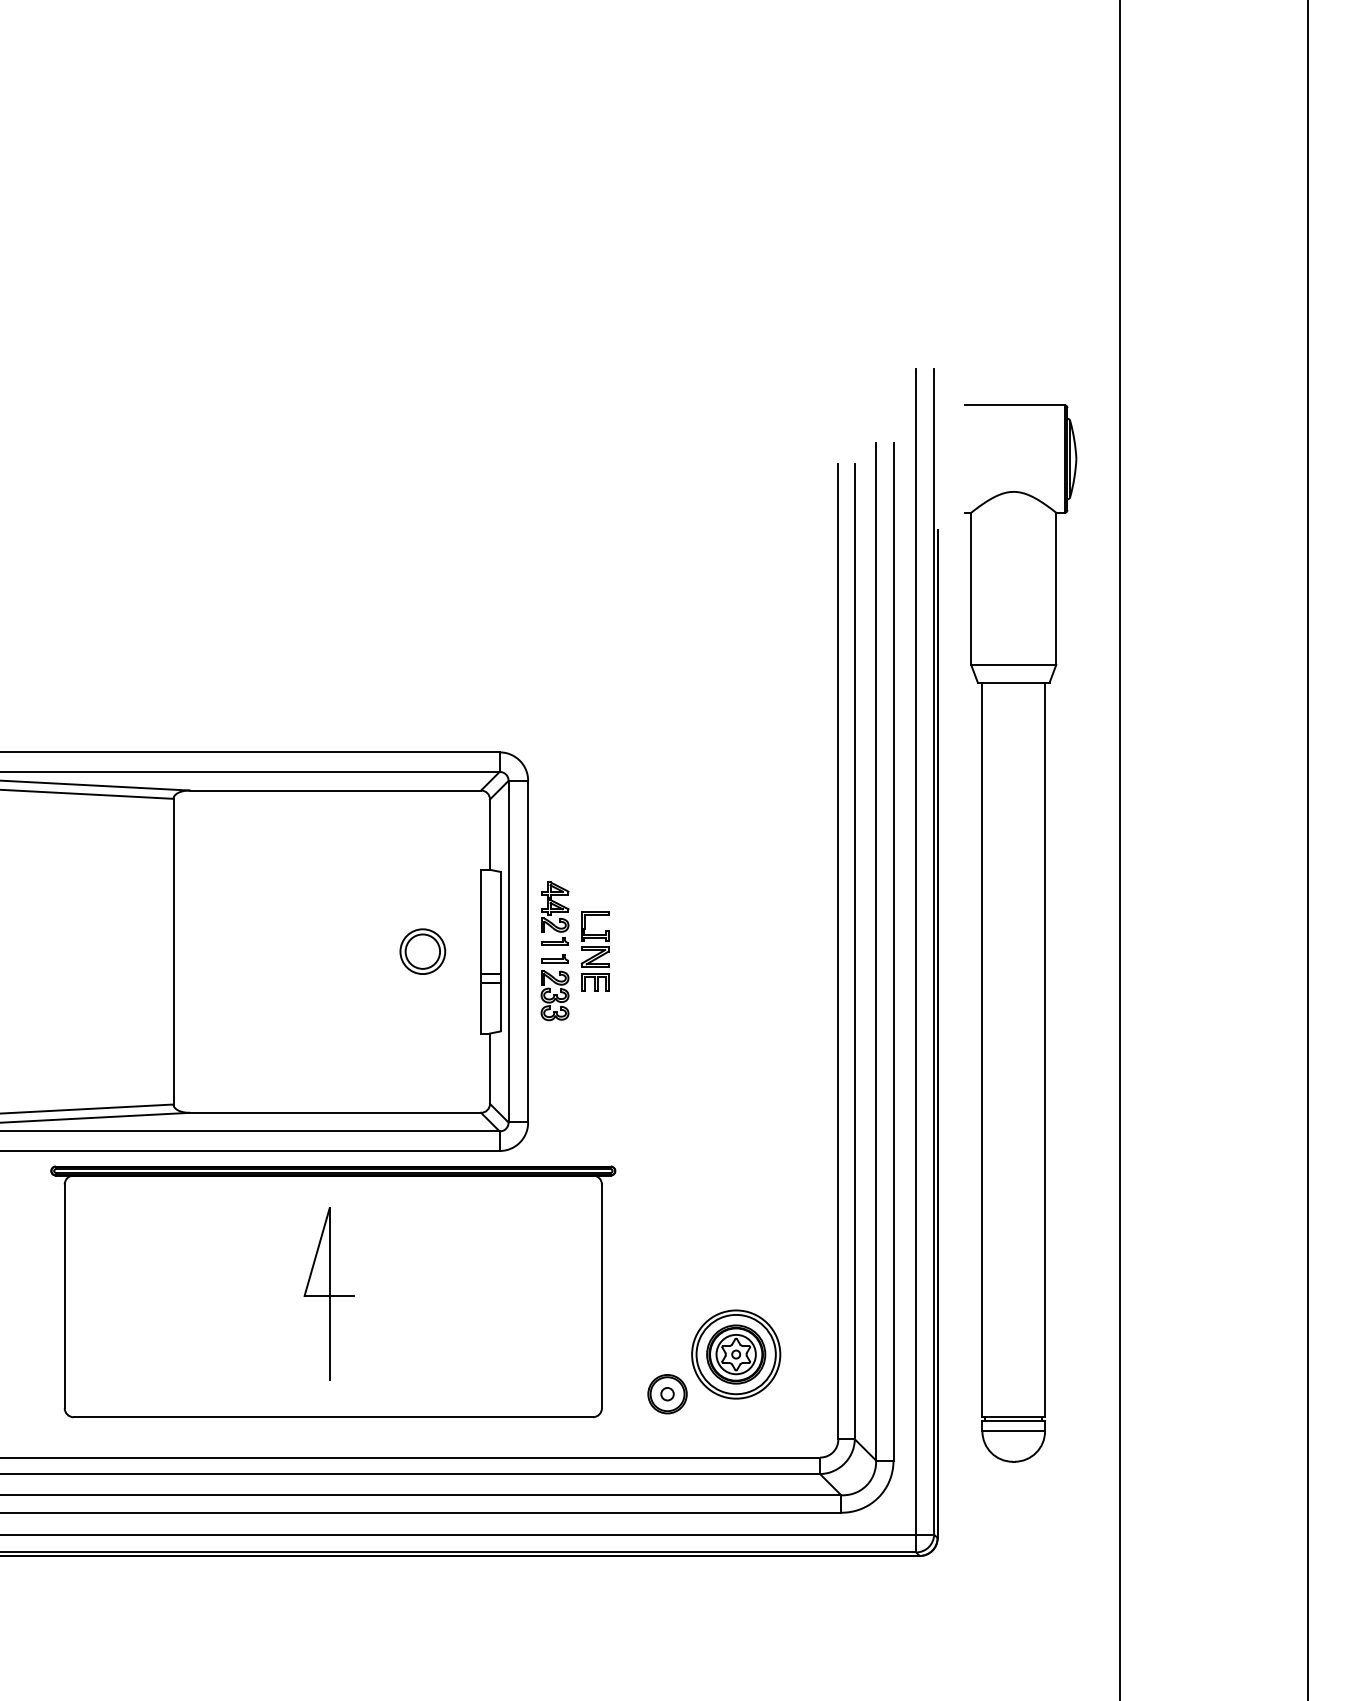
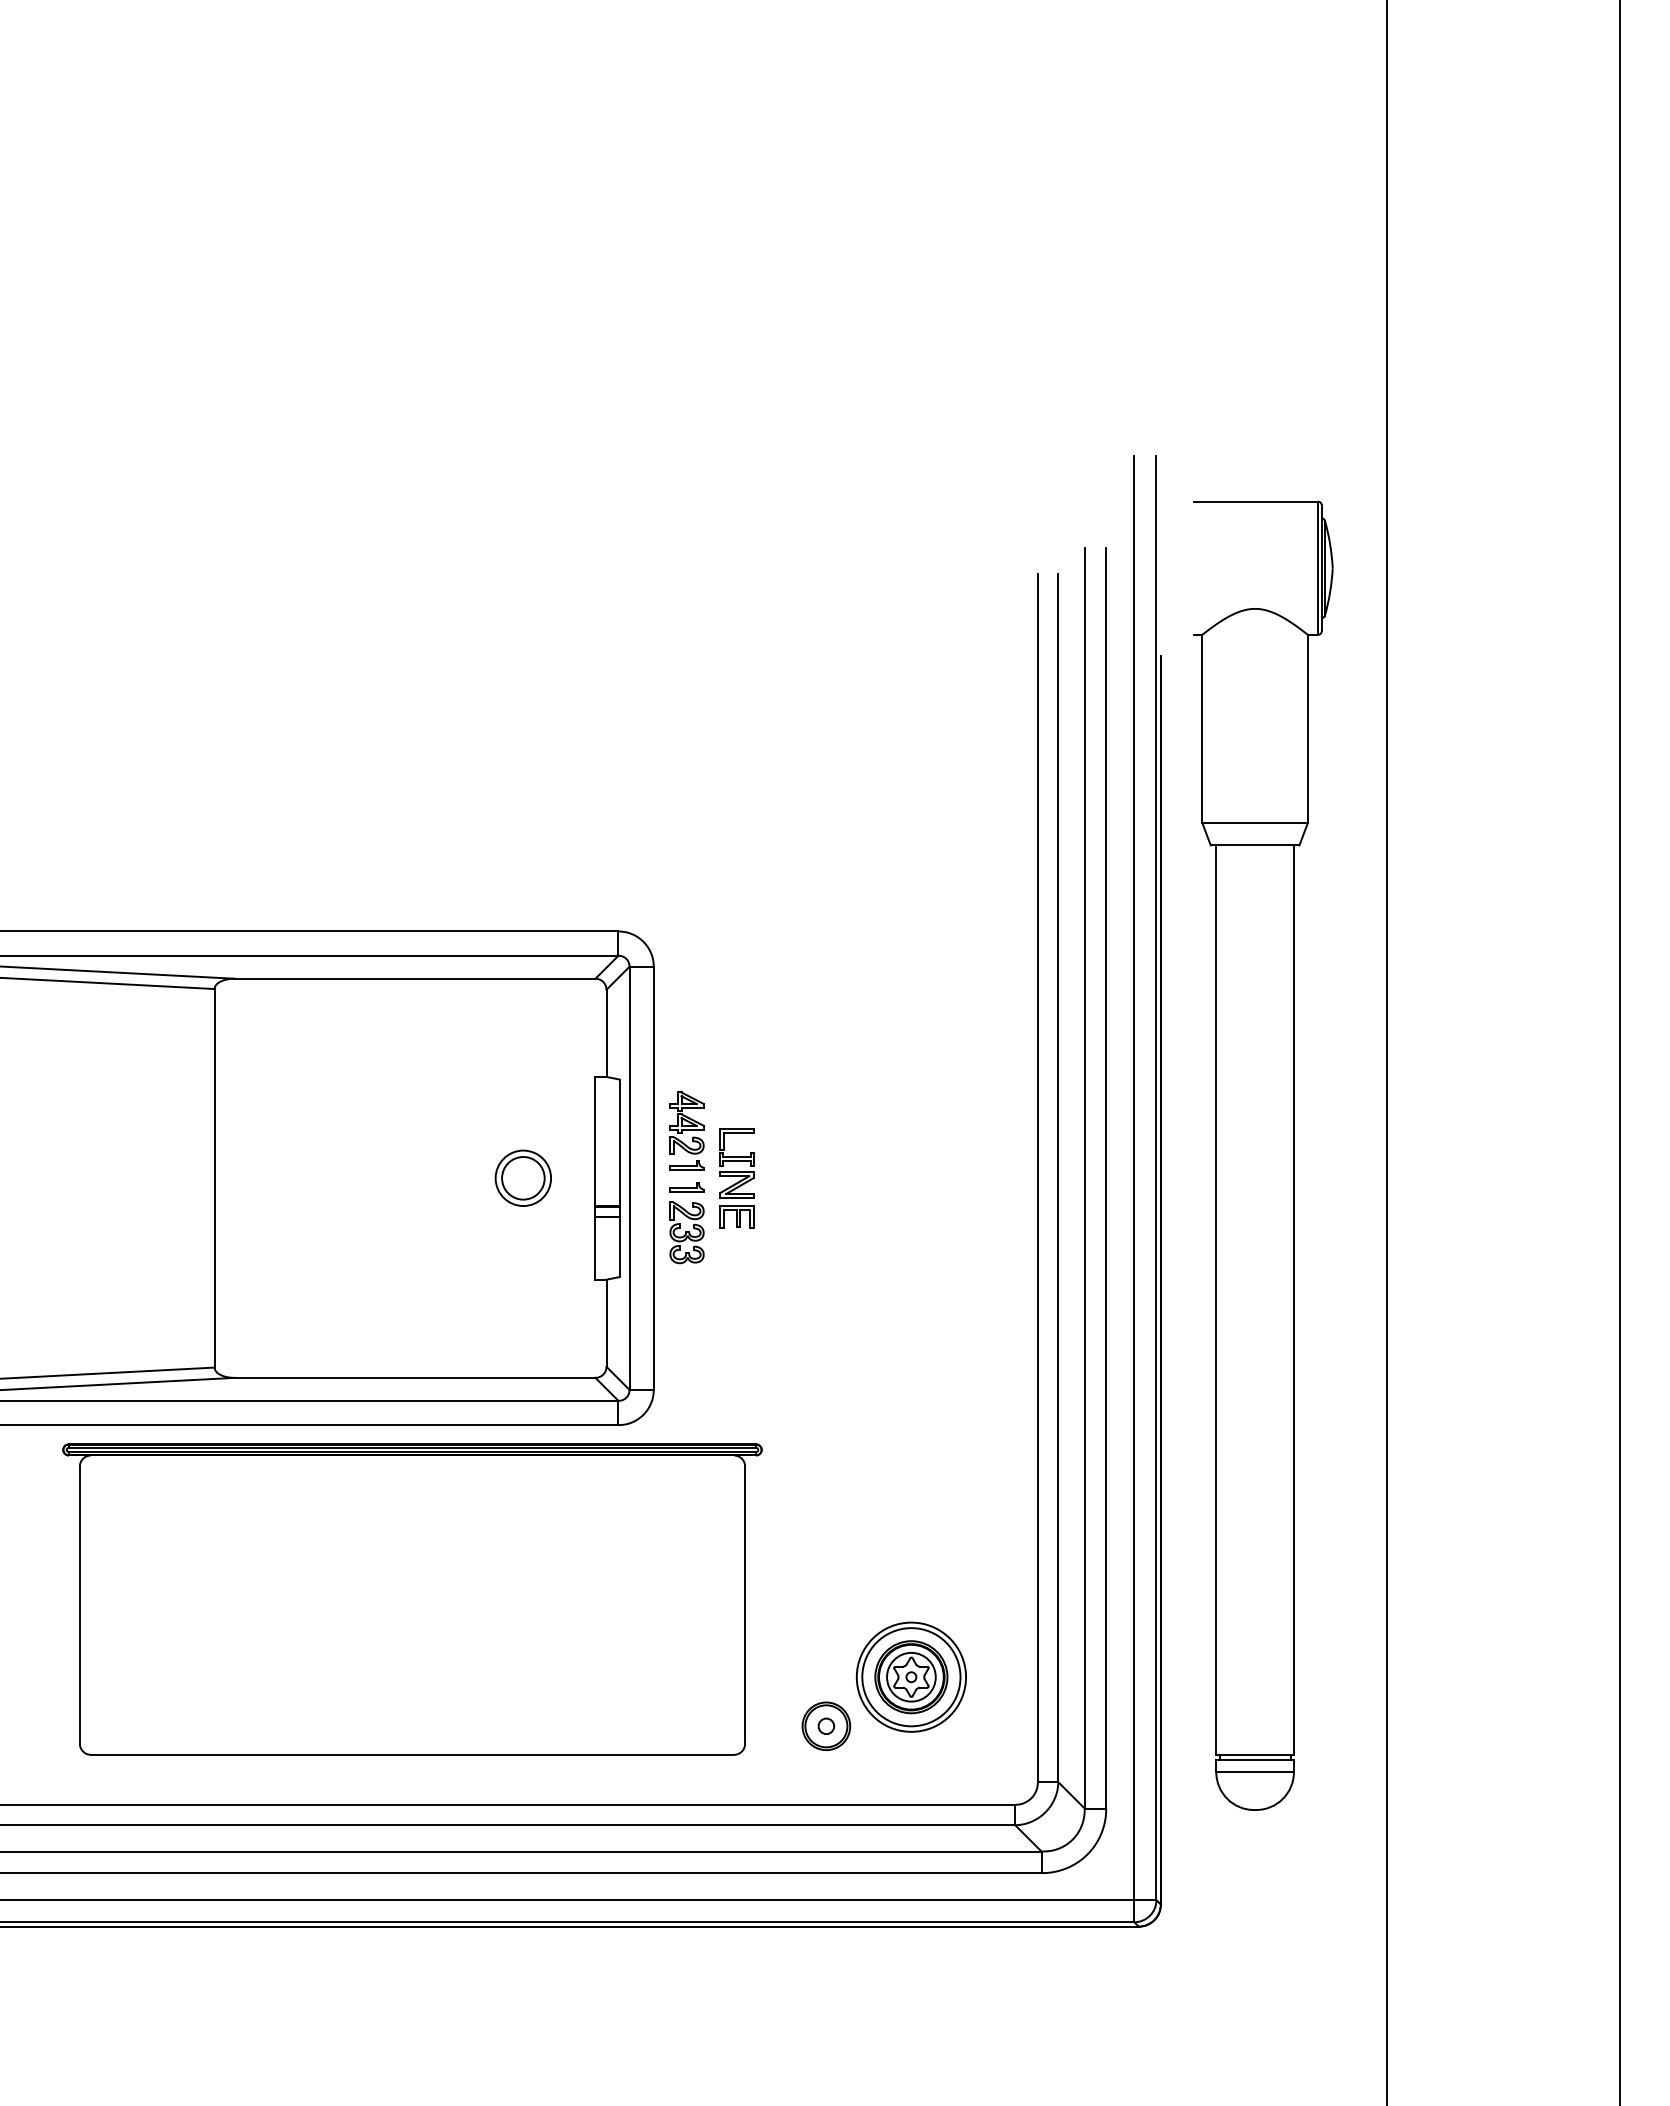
part: (329, 1294) -> (407, 1602), removed

